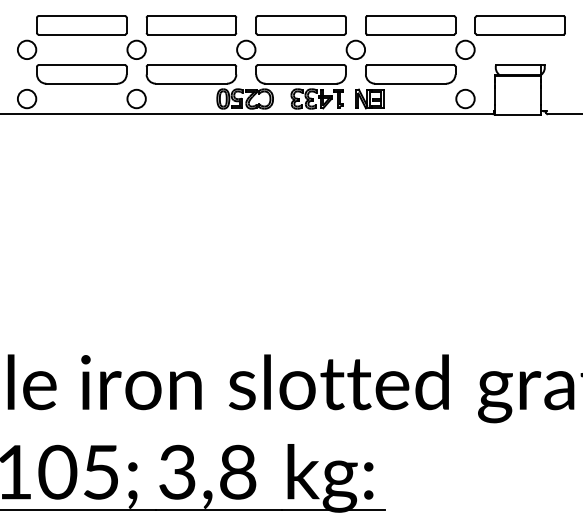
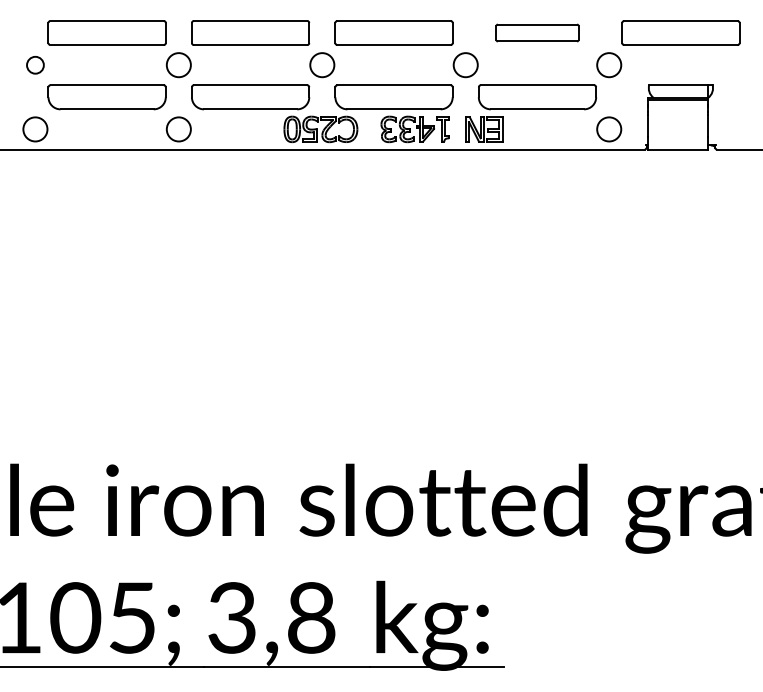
part: (410, 24) -> (537, 32), size x0.7
circle: (27, 50) -> (35, 65), size x0.7

